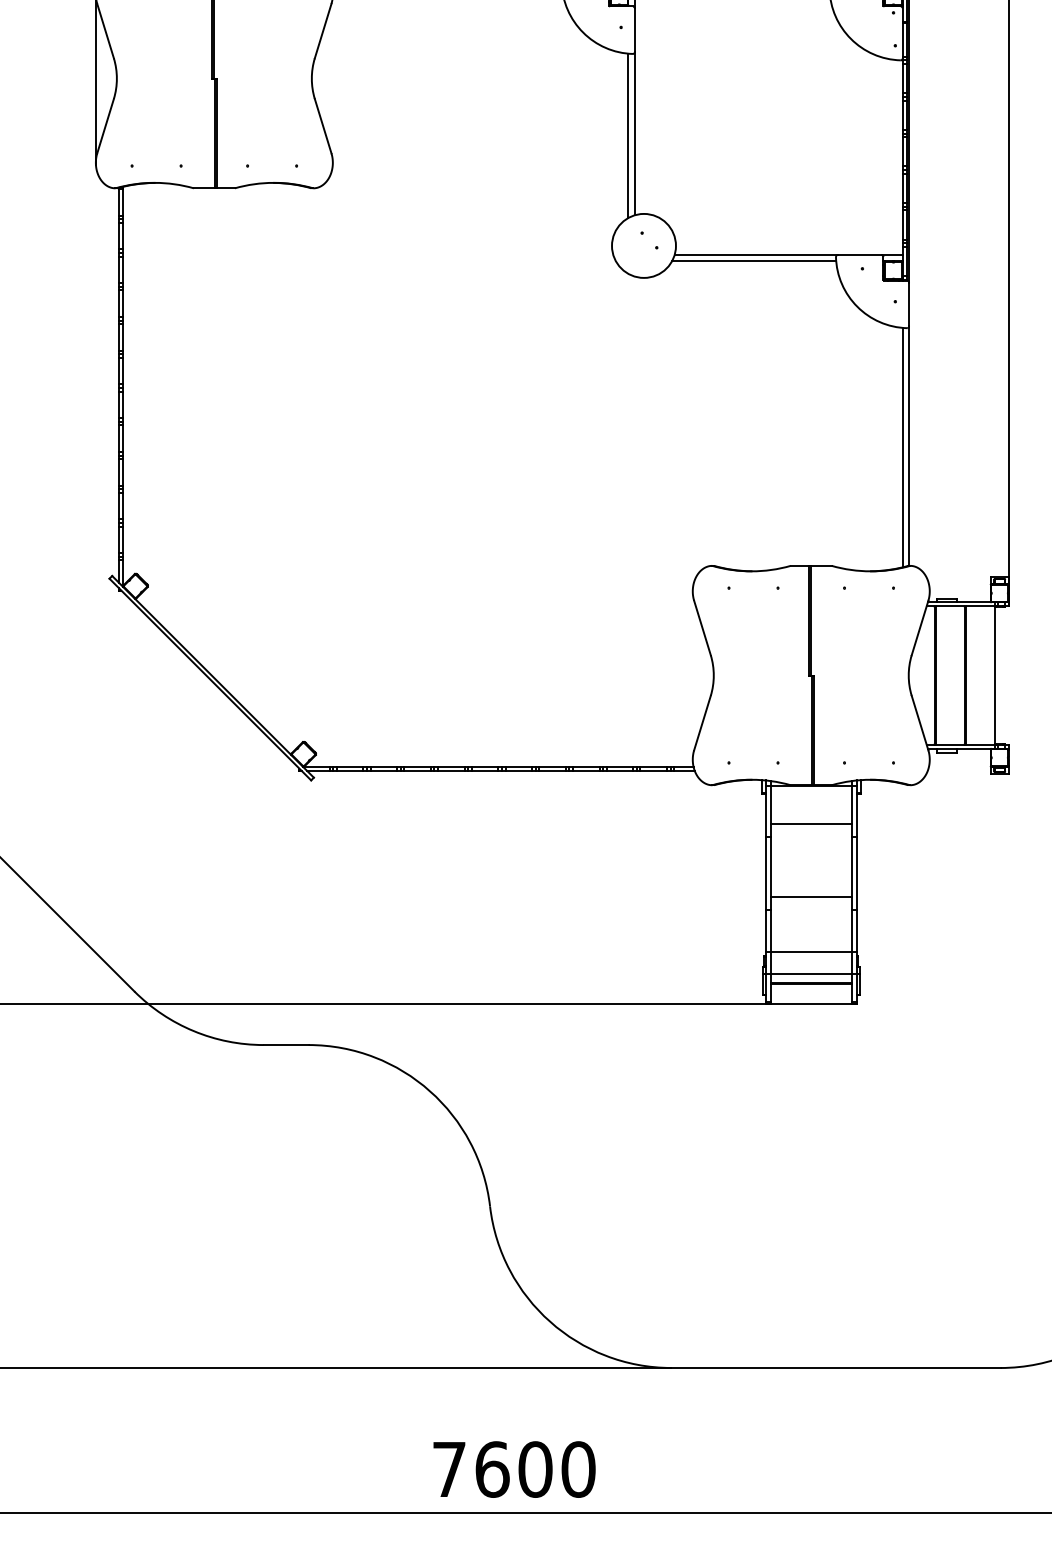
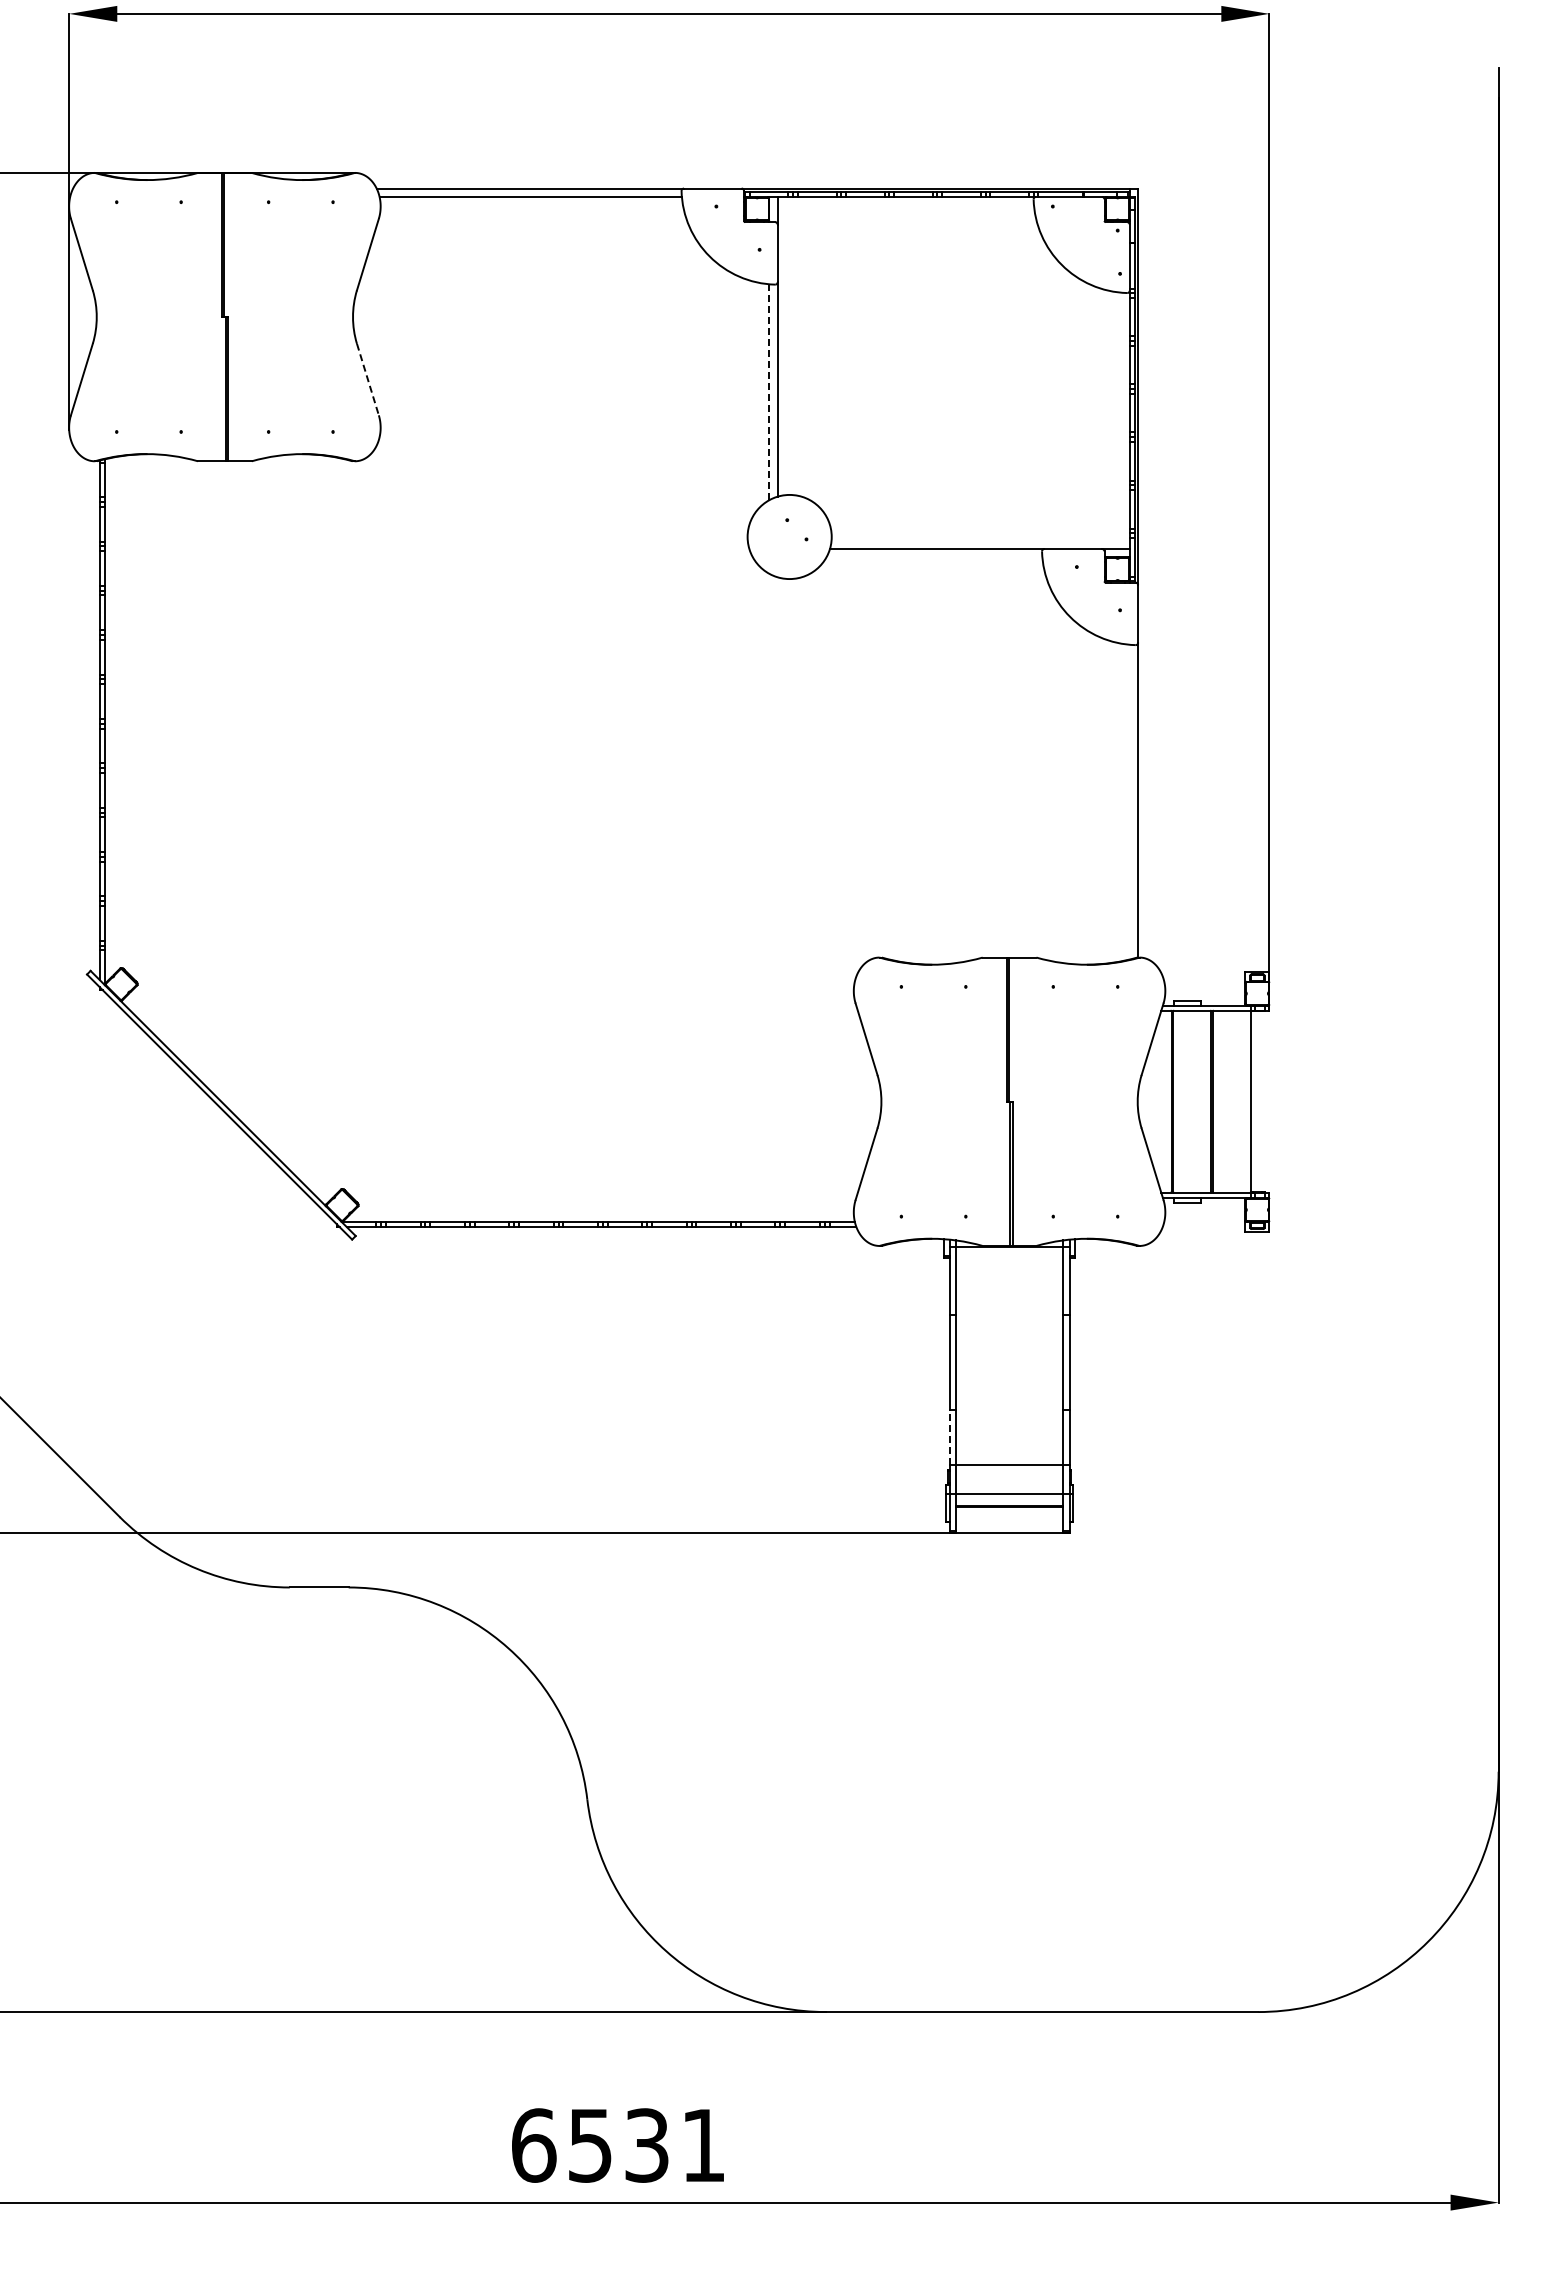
line: (323, 126) -> (368, 380), solid -> dashed
line: (628, 136) -> (769, 392), solid -> dashed
line: (754, 261) -> (934, 557), removed
line: (902, 447) -> (1129, 801), removed
line: (811, 824) -> (1009, 1297), removed
line: (811, 896) -> (1009, 1392), removed
line: (765, 930) -> (949, 1437), solid -> dashed
text: (514, 1469) -> (619, 2145), 7600 -> 6531

